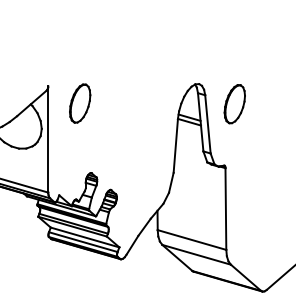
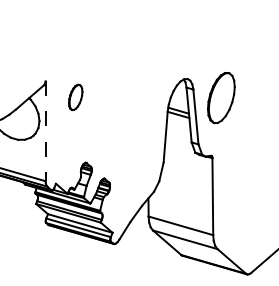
part: (80, 103) -> (75, 97), size x0.7
part: (234, 103) -> (220, 97), size x1.4
line: (48, 139) -> (45, 131), solid -> dashed

